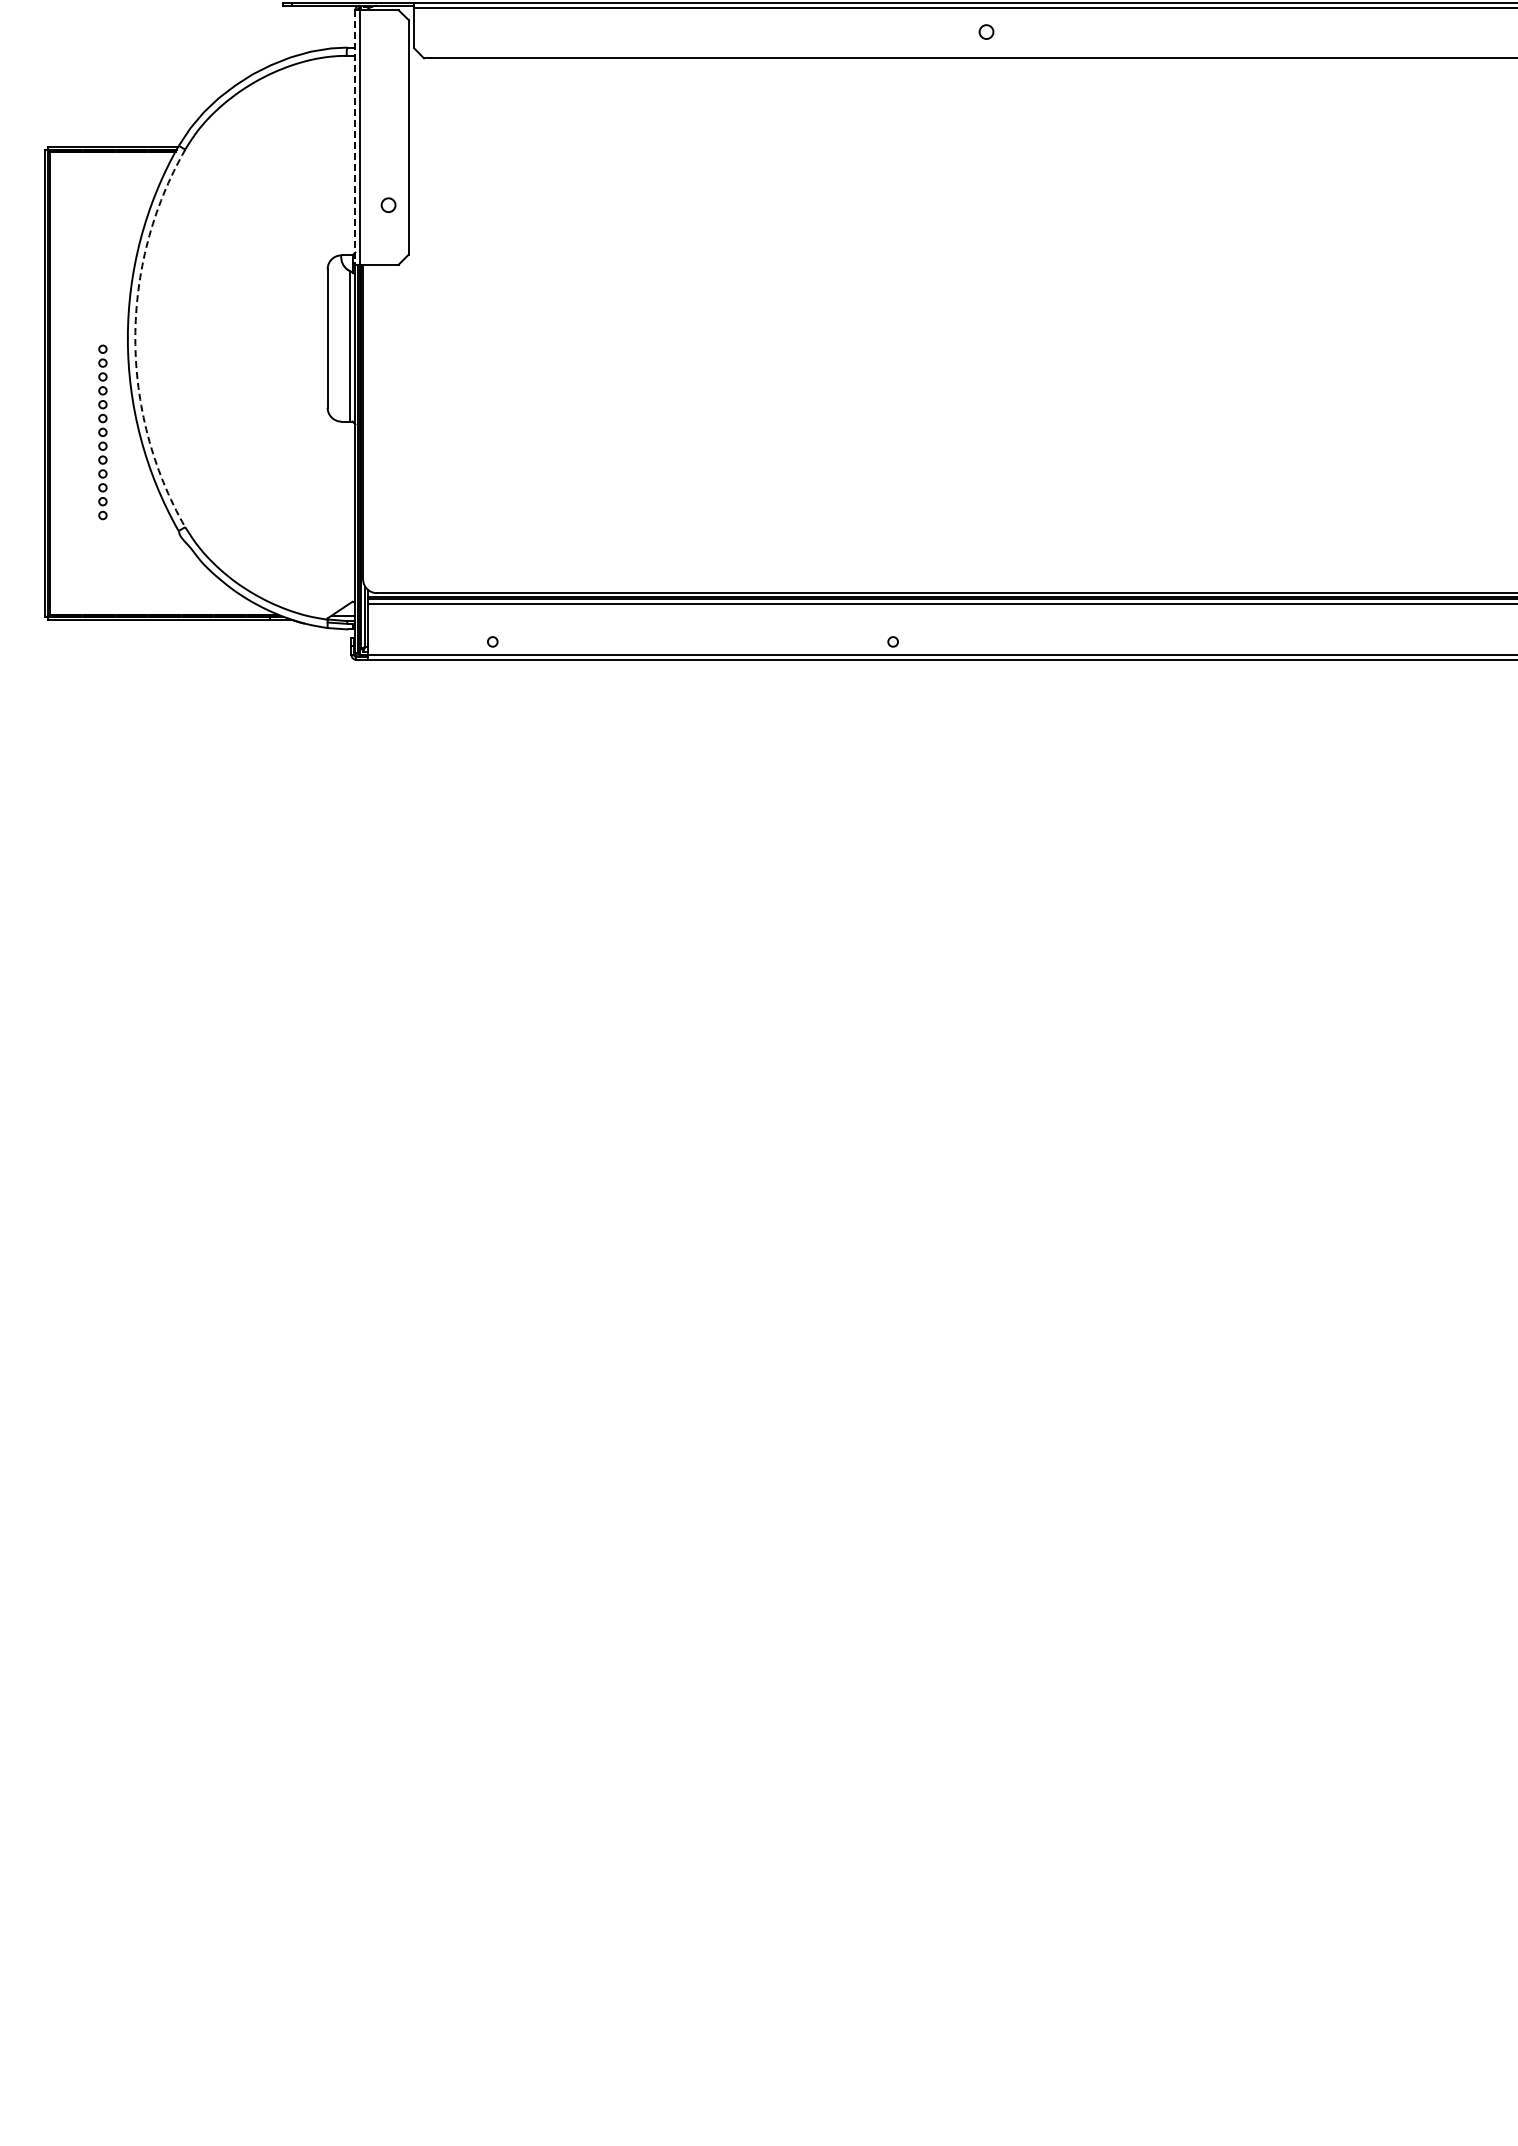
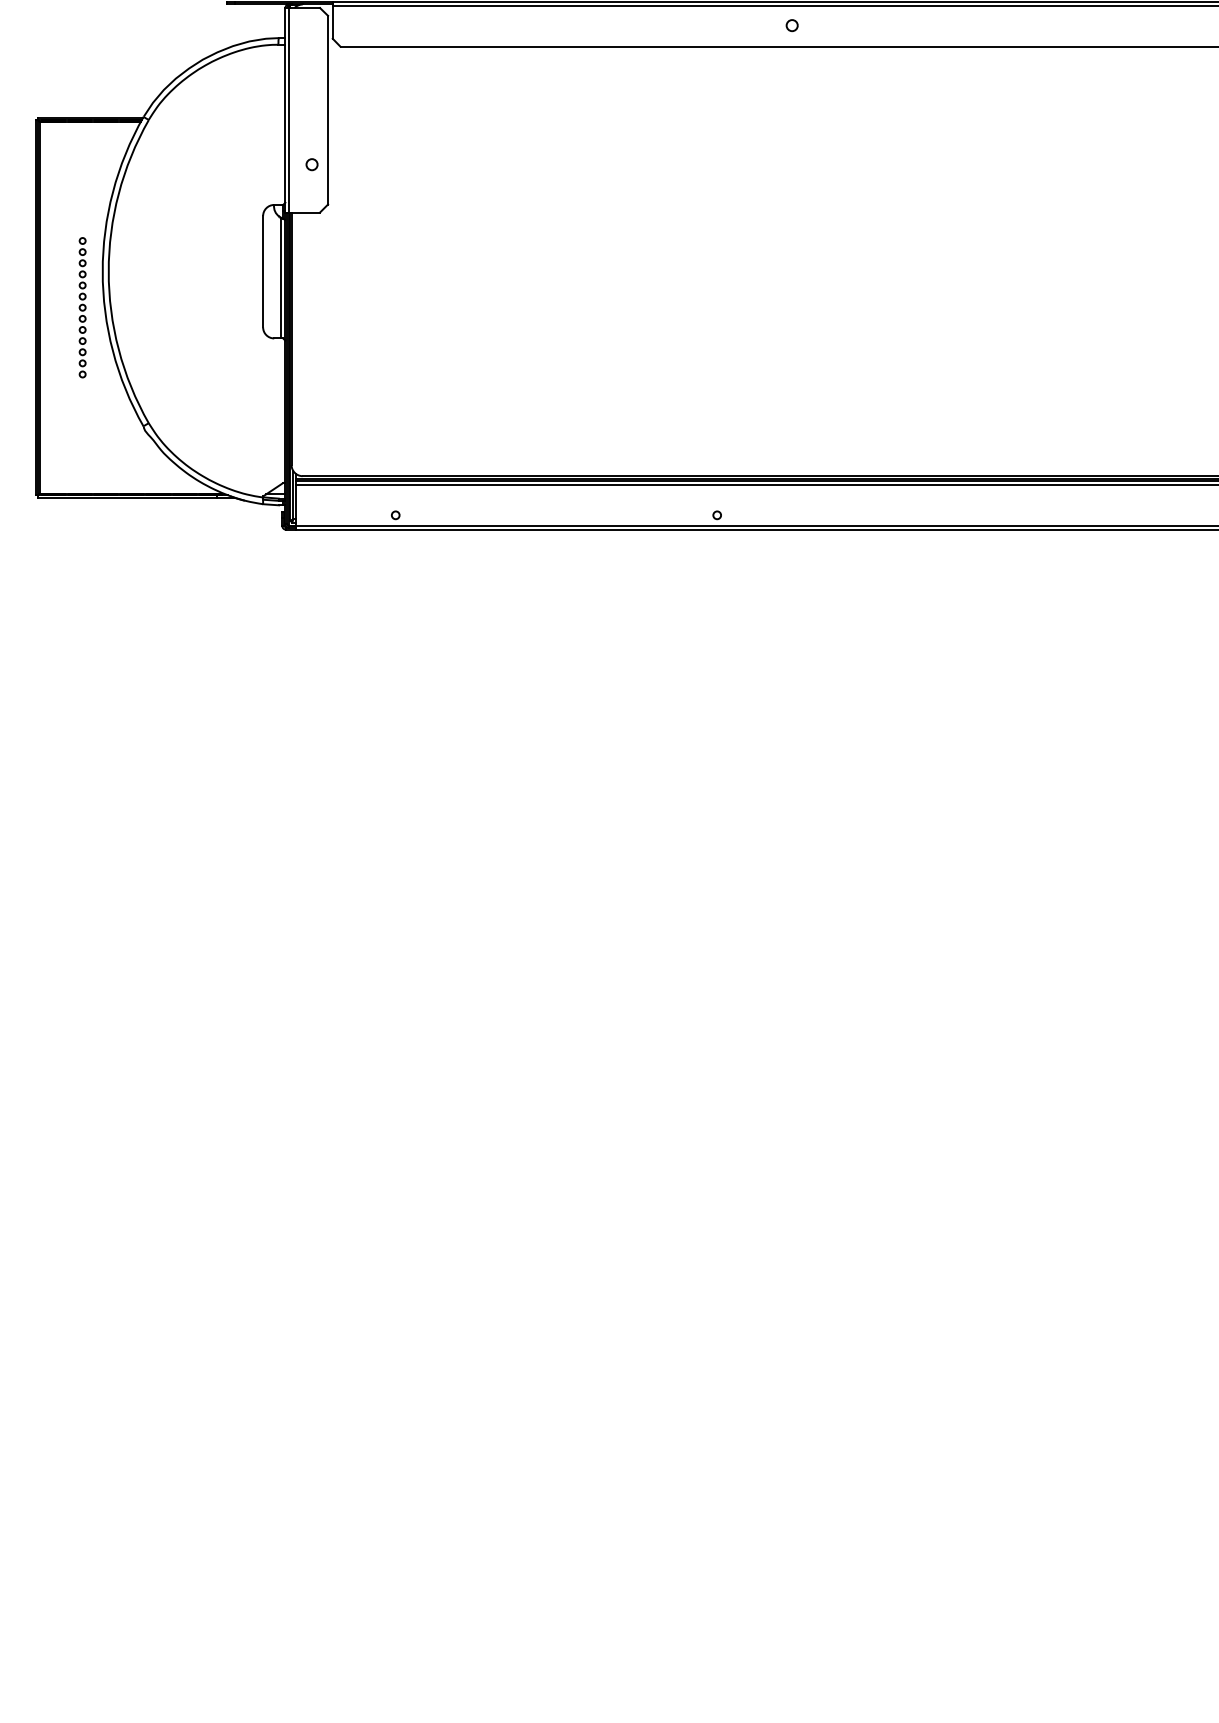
line: (355, 138) -> (285, 111), dashed -> solid
arc: (135, 338) -> (108, 271), dashed -> solid
part: (102, 432) -> (82, 307), moved

